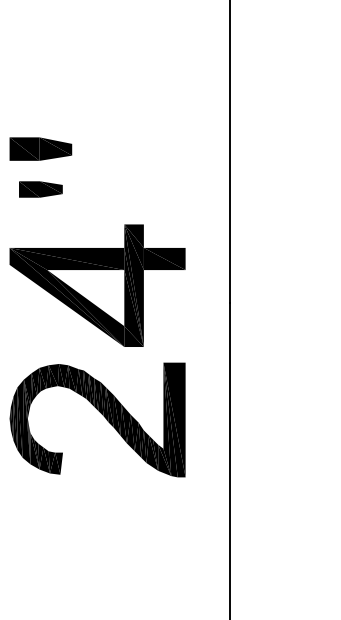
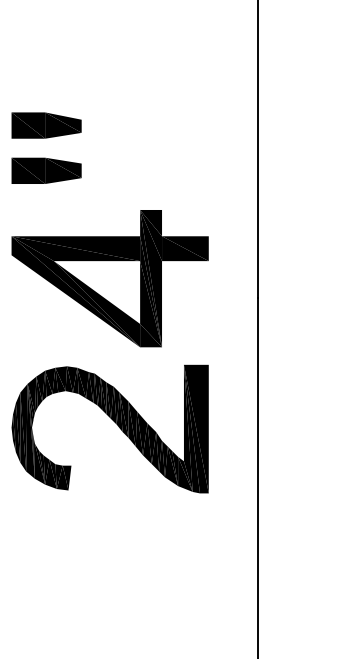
part: (40, 189) -> (46, 170), size x1.43

